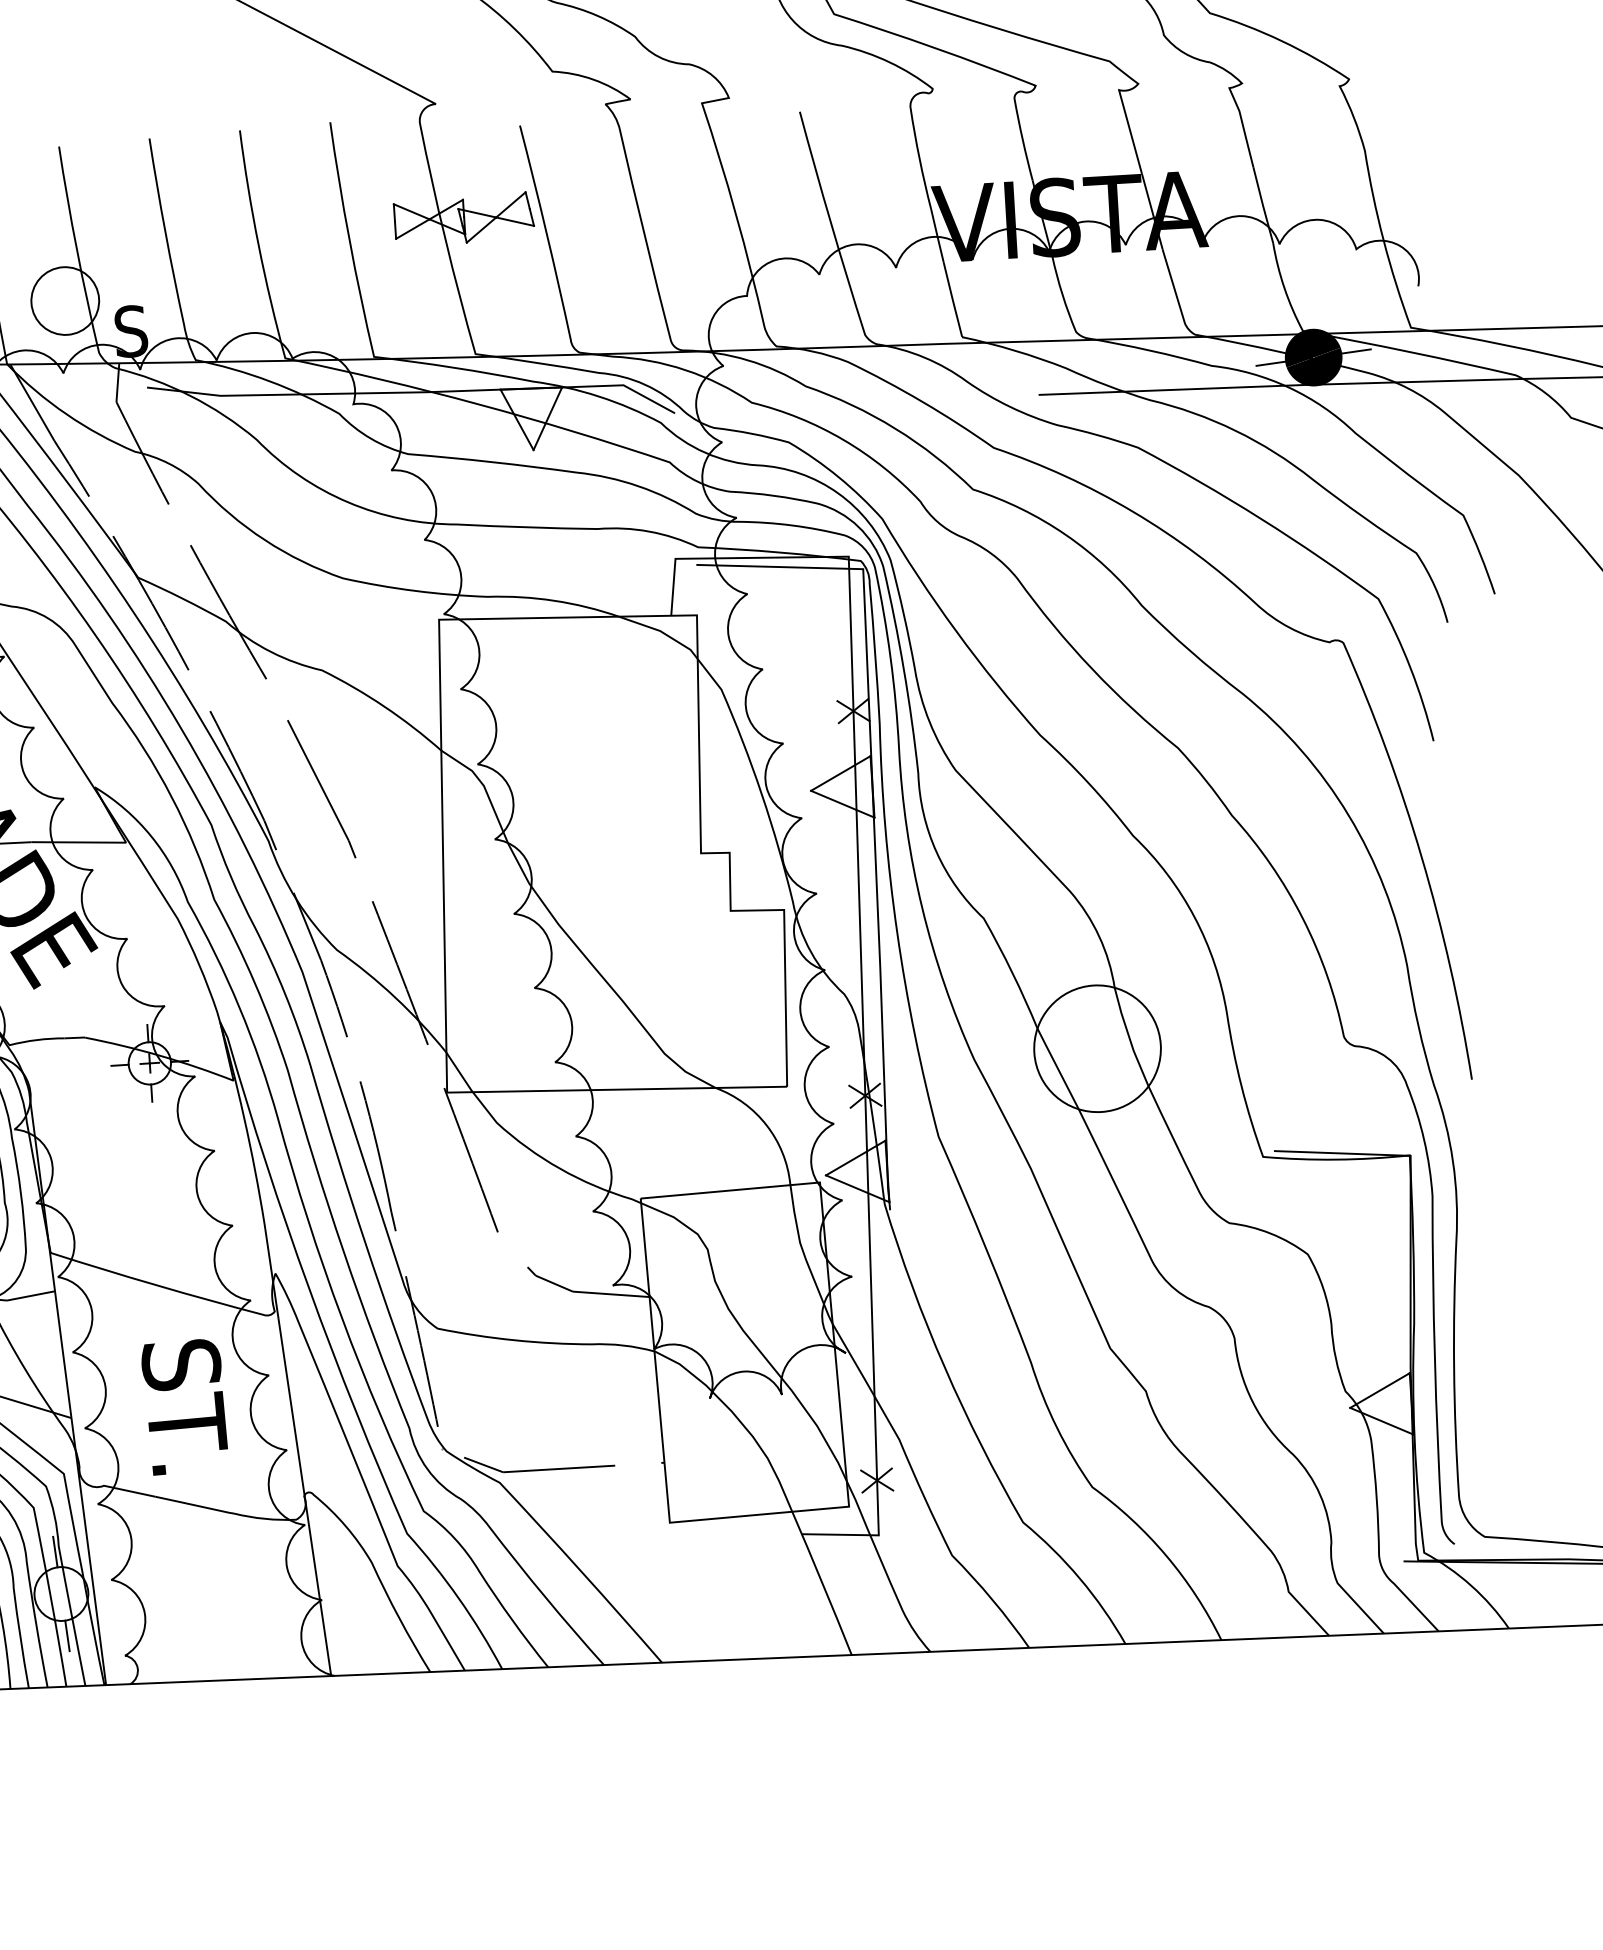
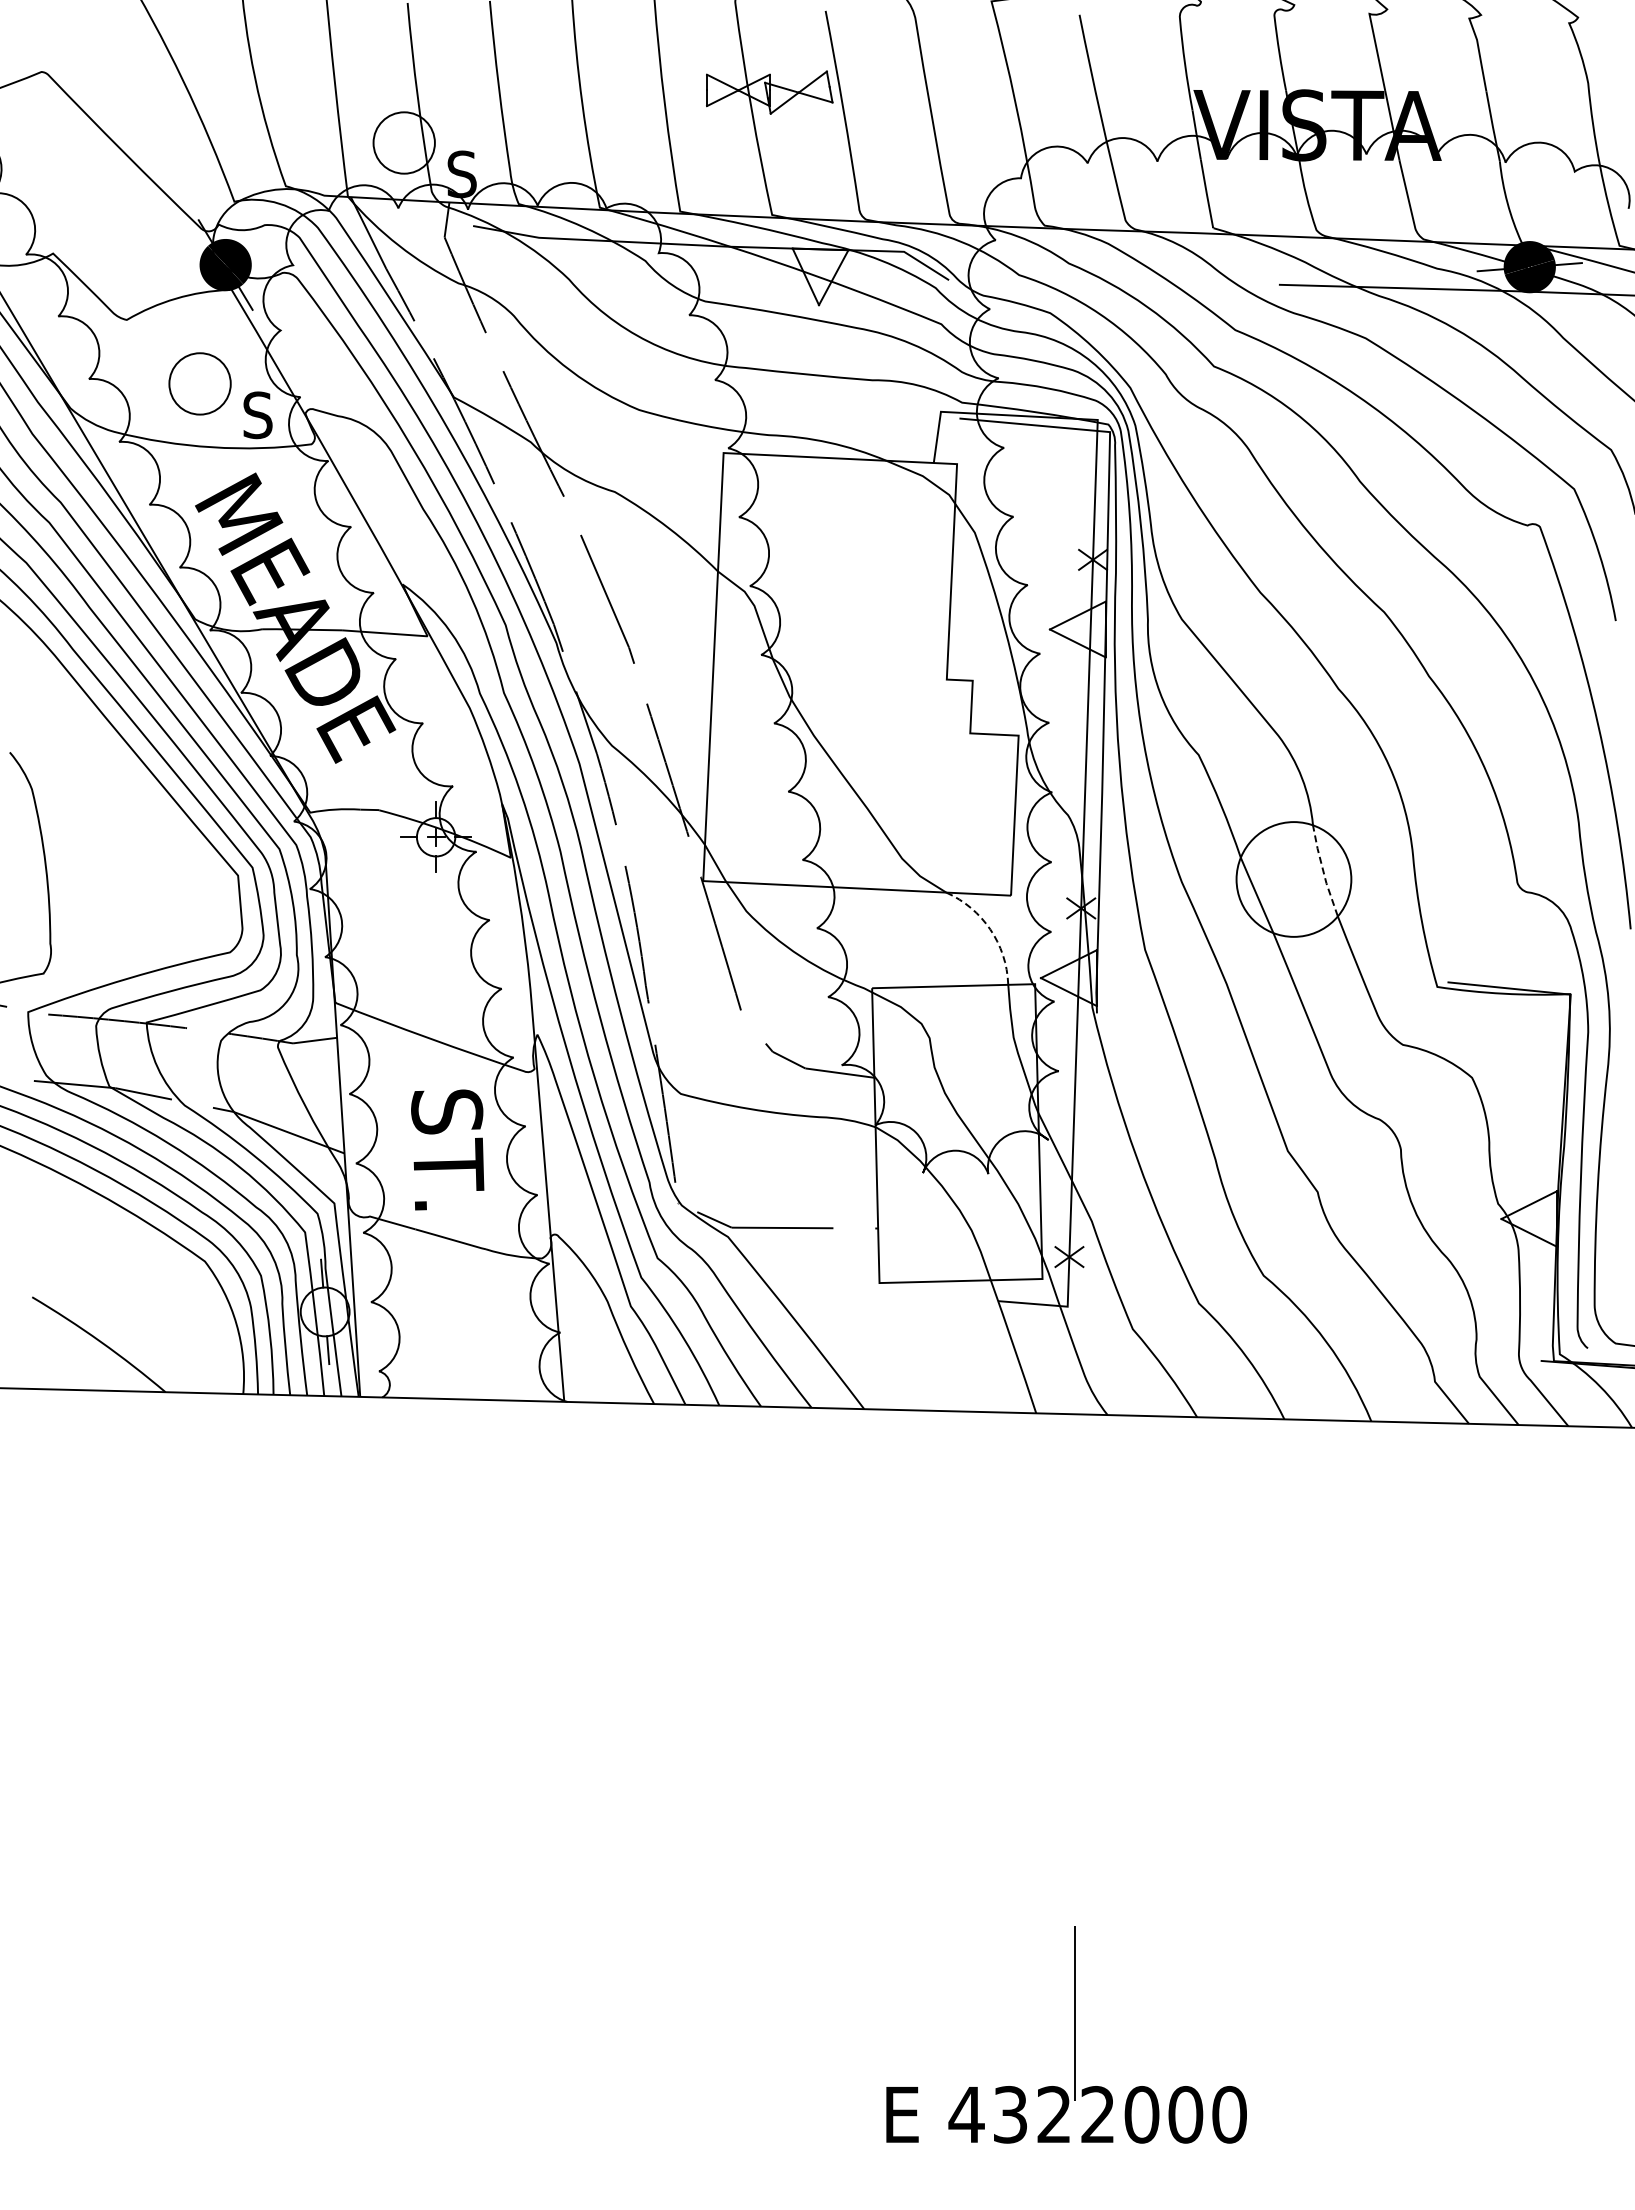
line: (1129, 1036) -> (1323, 870), solid -> dashed
line: (766, 1125) -> (990, 929), solid -> dashed

